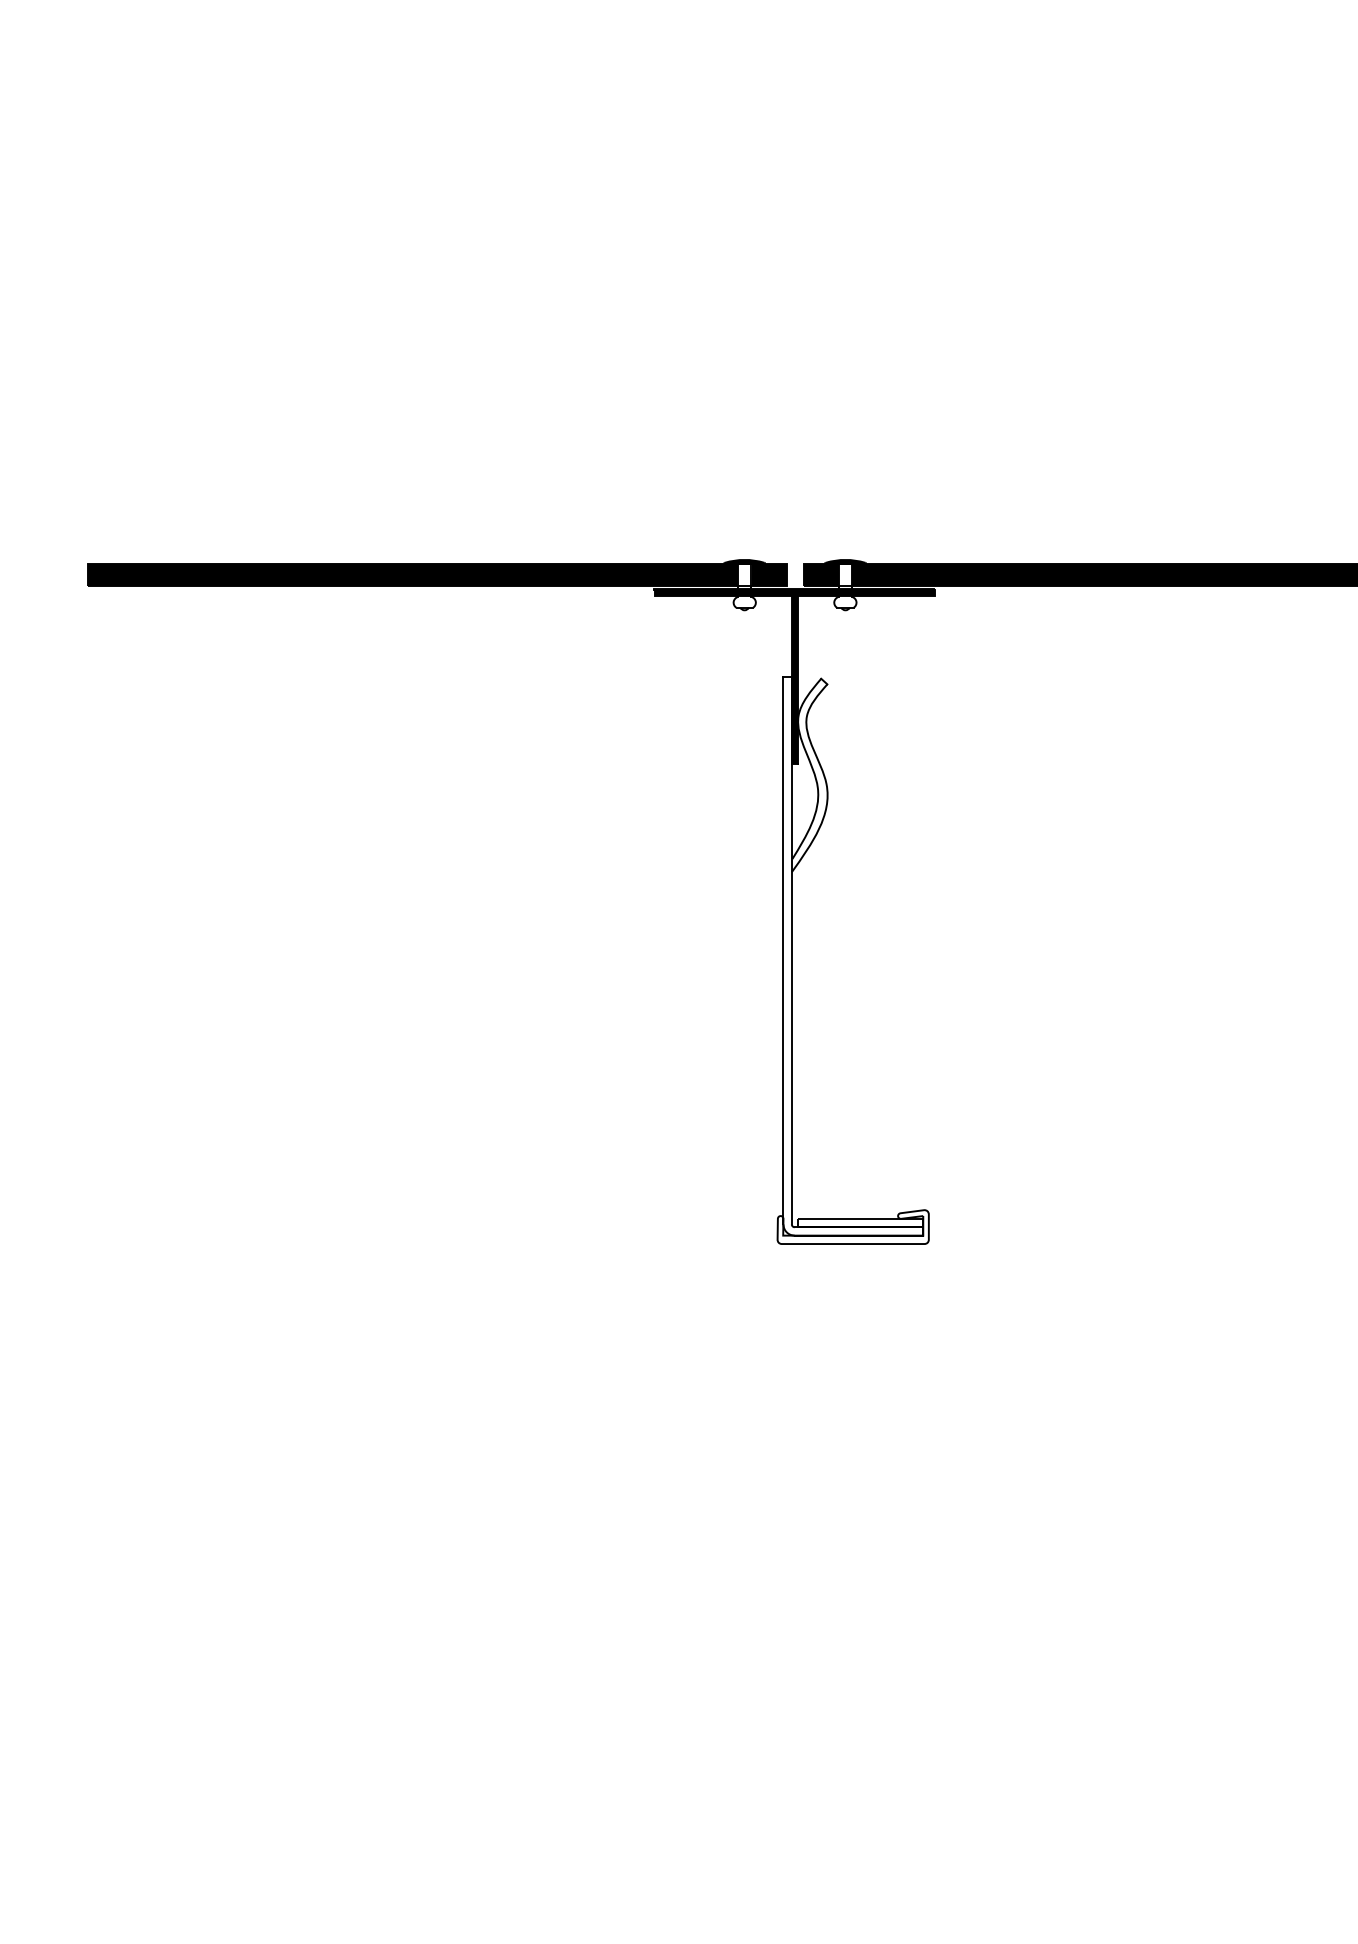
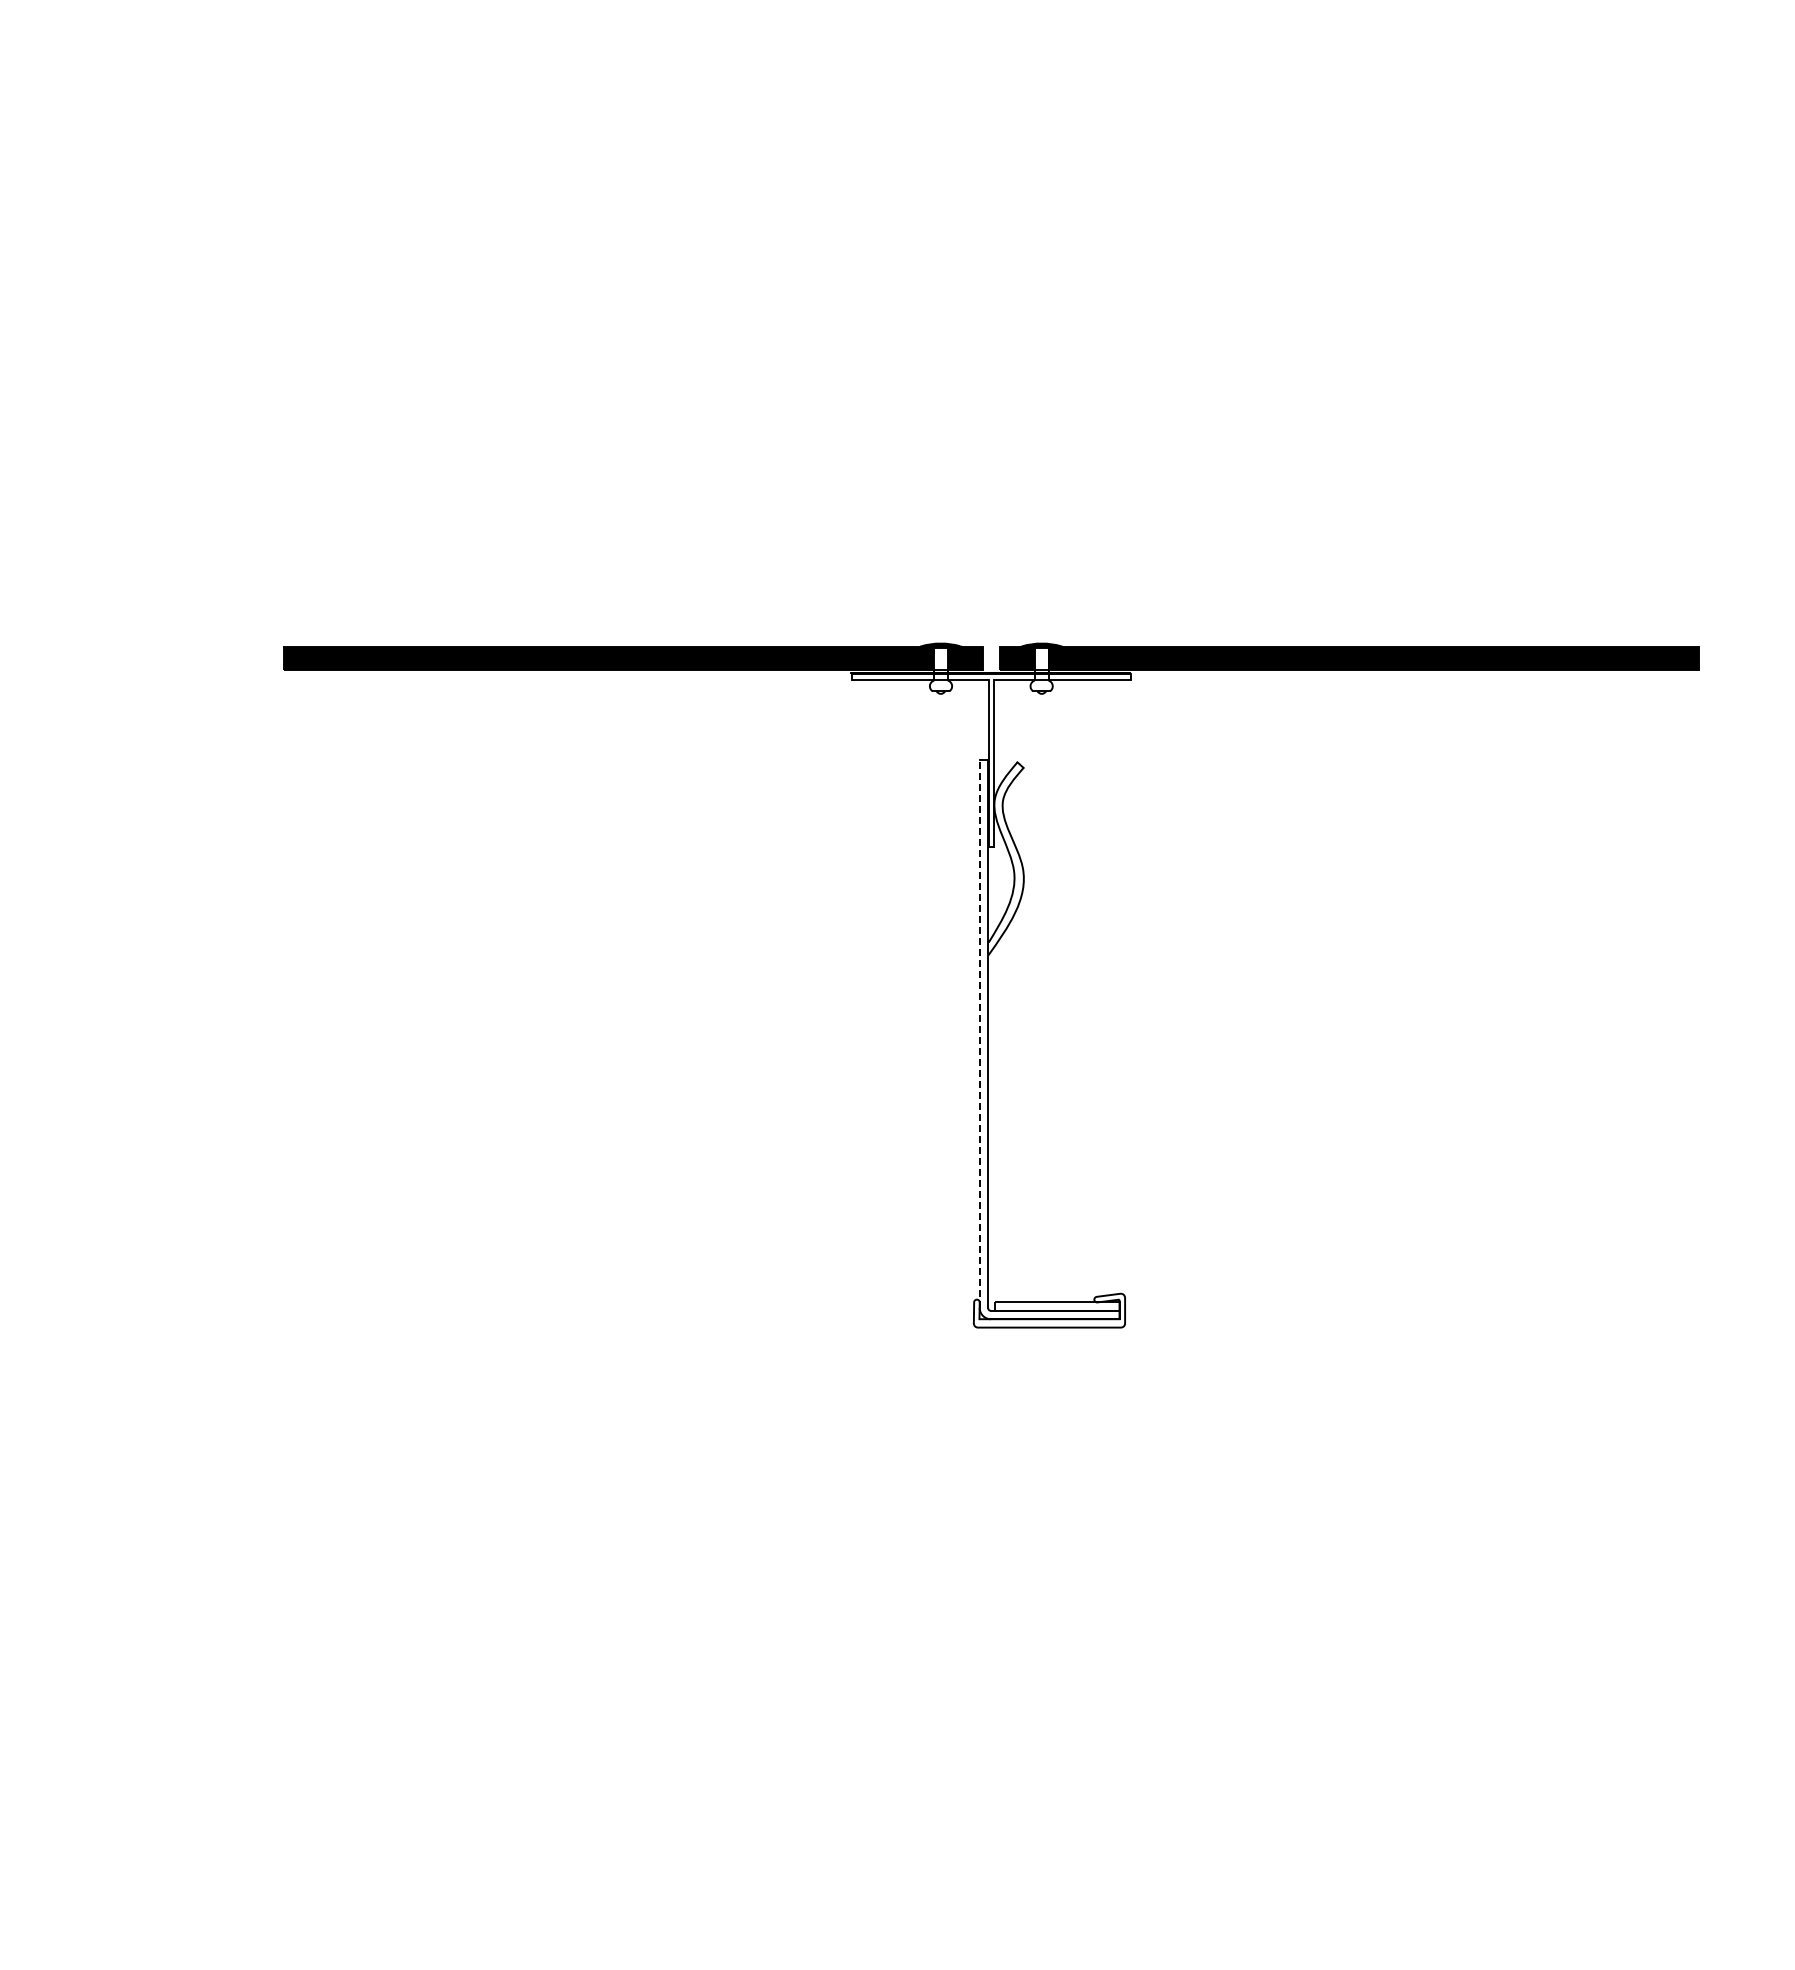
fill: (795, 676) -> (991, 760), removed
line: (783, 950) -> (979, 1034), solid -> dashed

